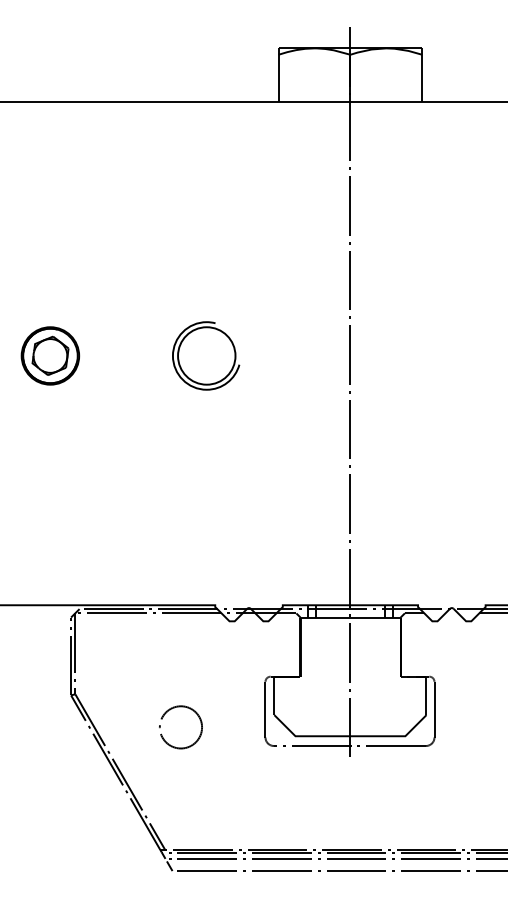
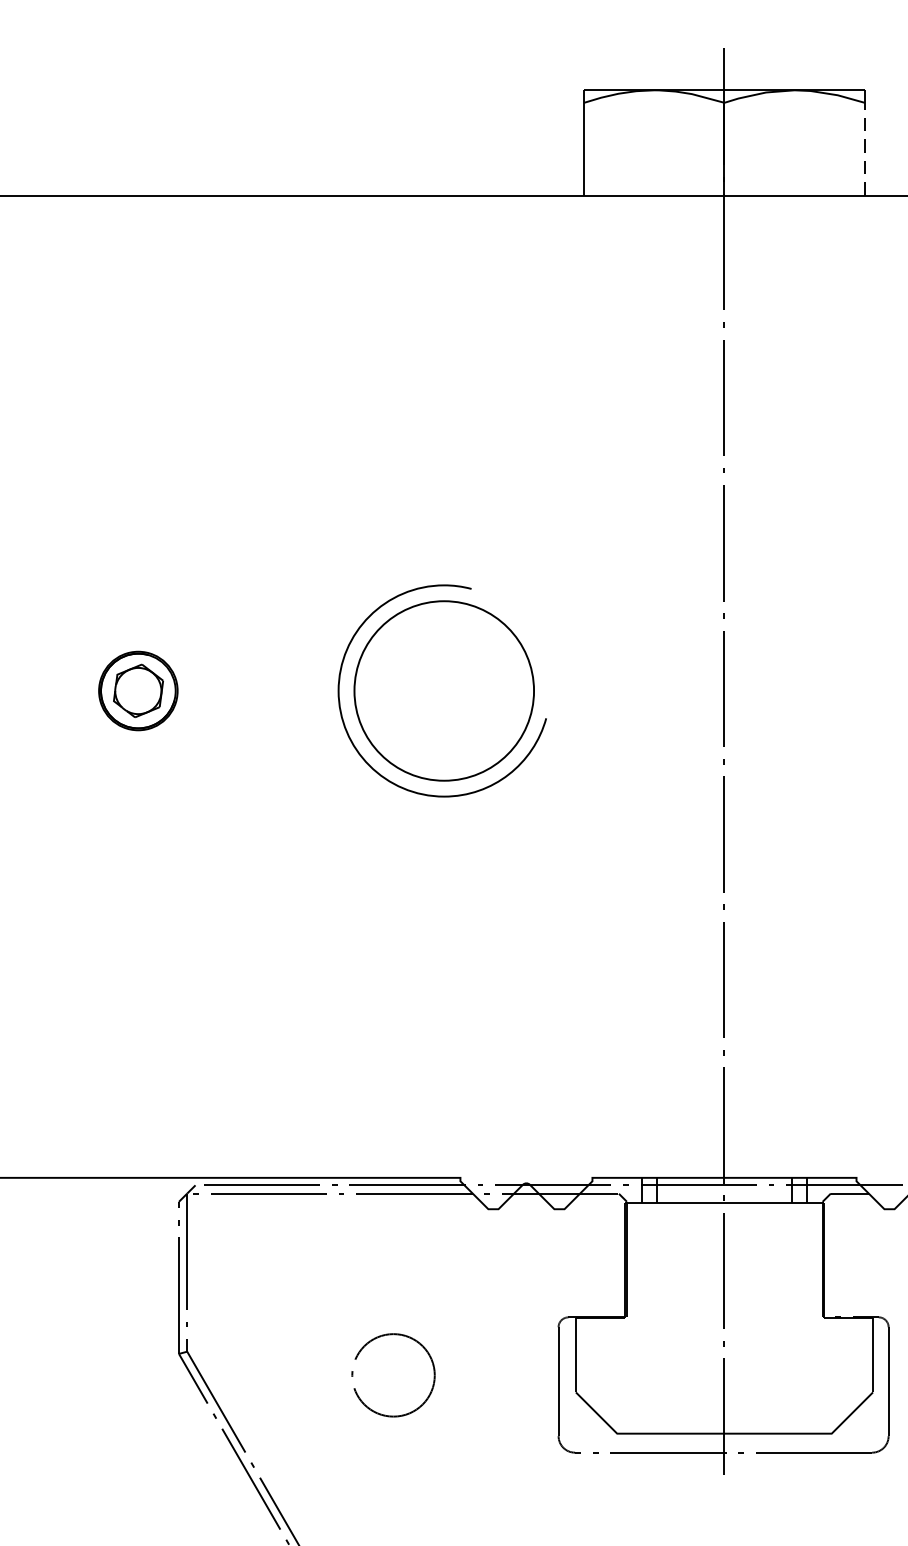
line: (422, 78) -> (865, 149), solid -> dashed
part: (49, 355) -> (136, 690), size x0.7
part: (206, 355) -> (443, 690), size x1.6
part: (162, 734) -> (357, 1389), moved

